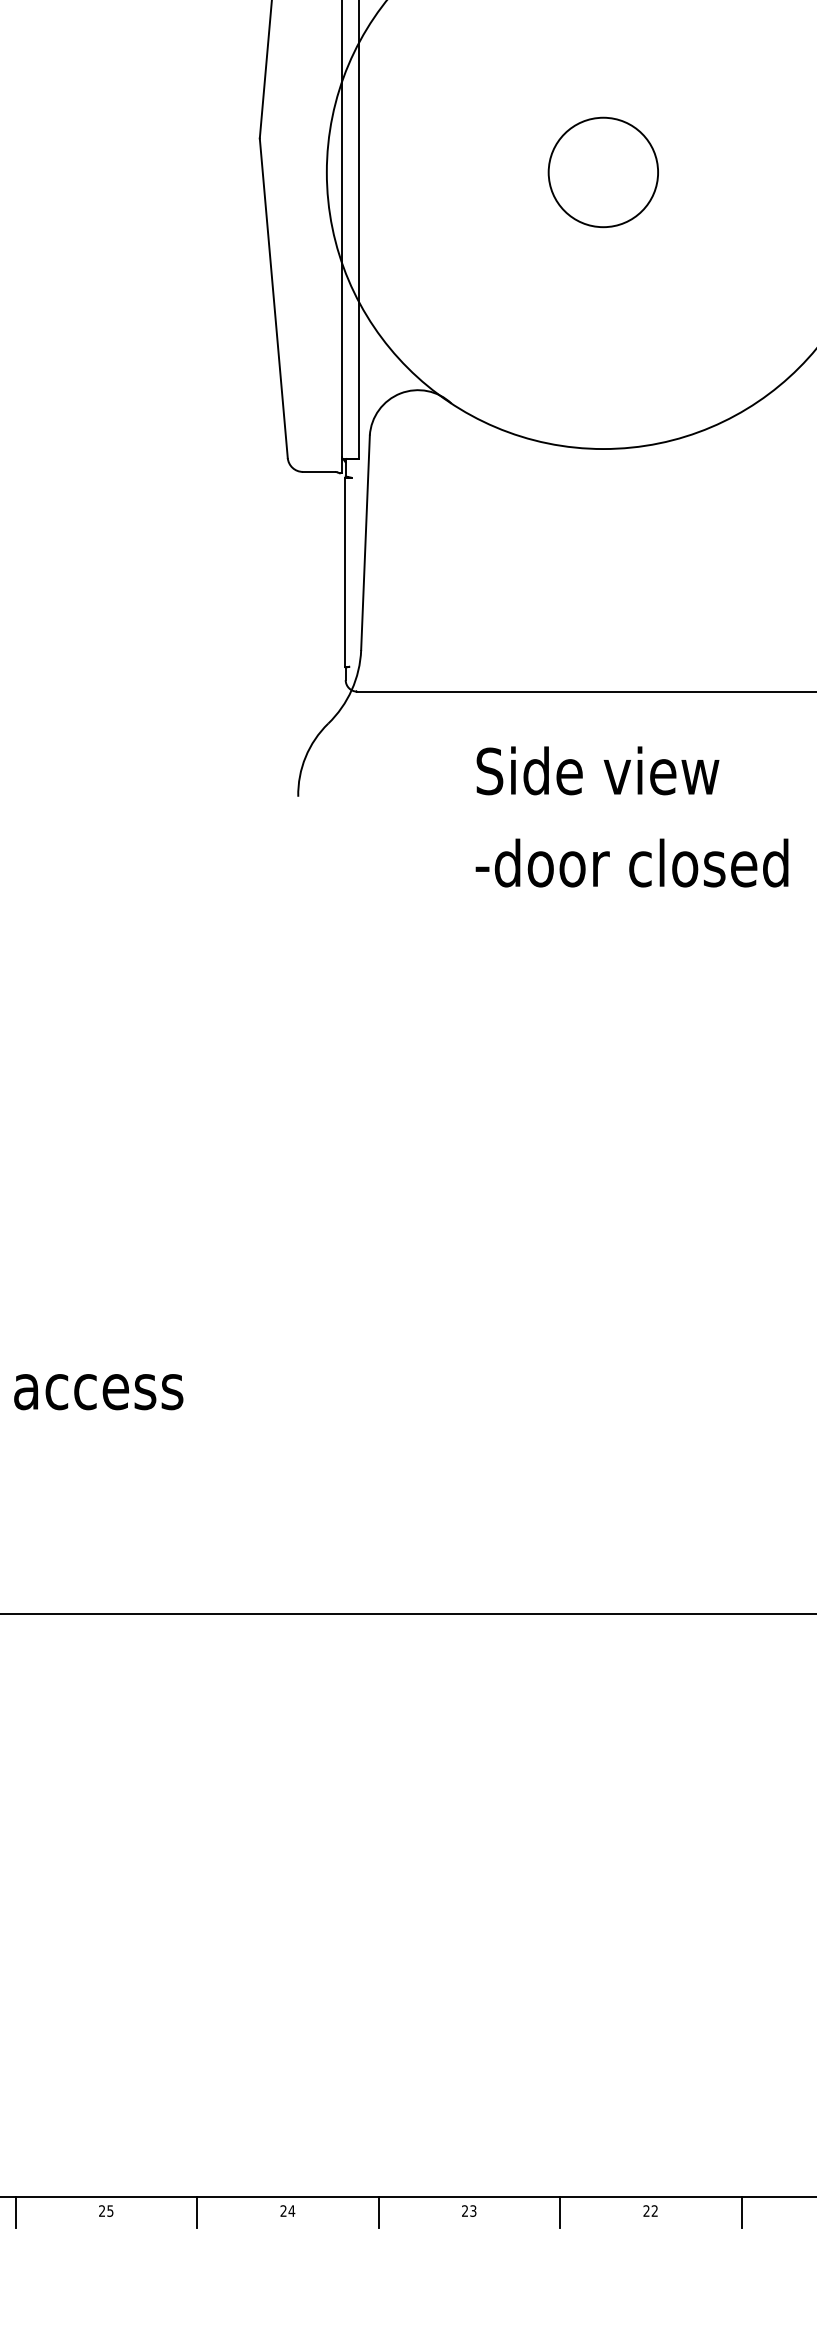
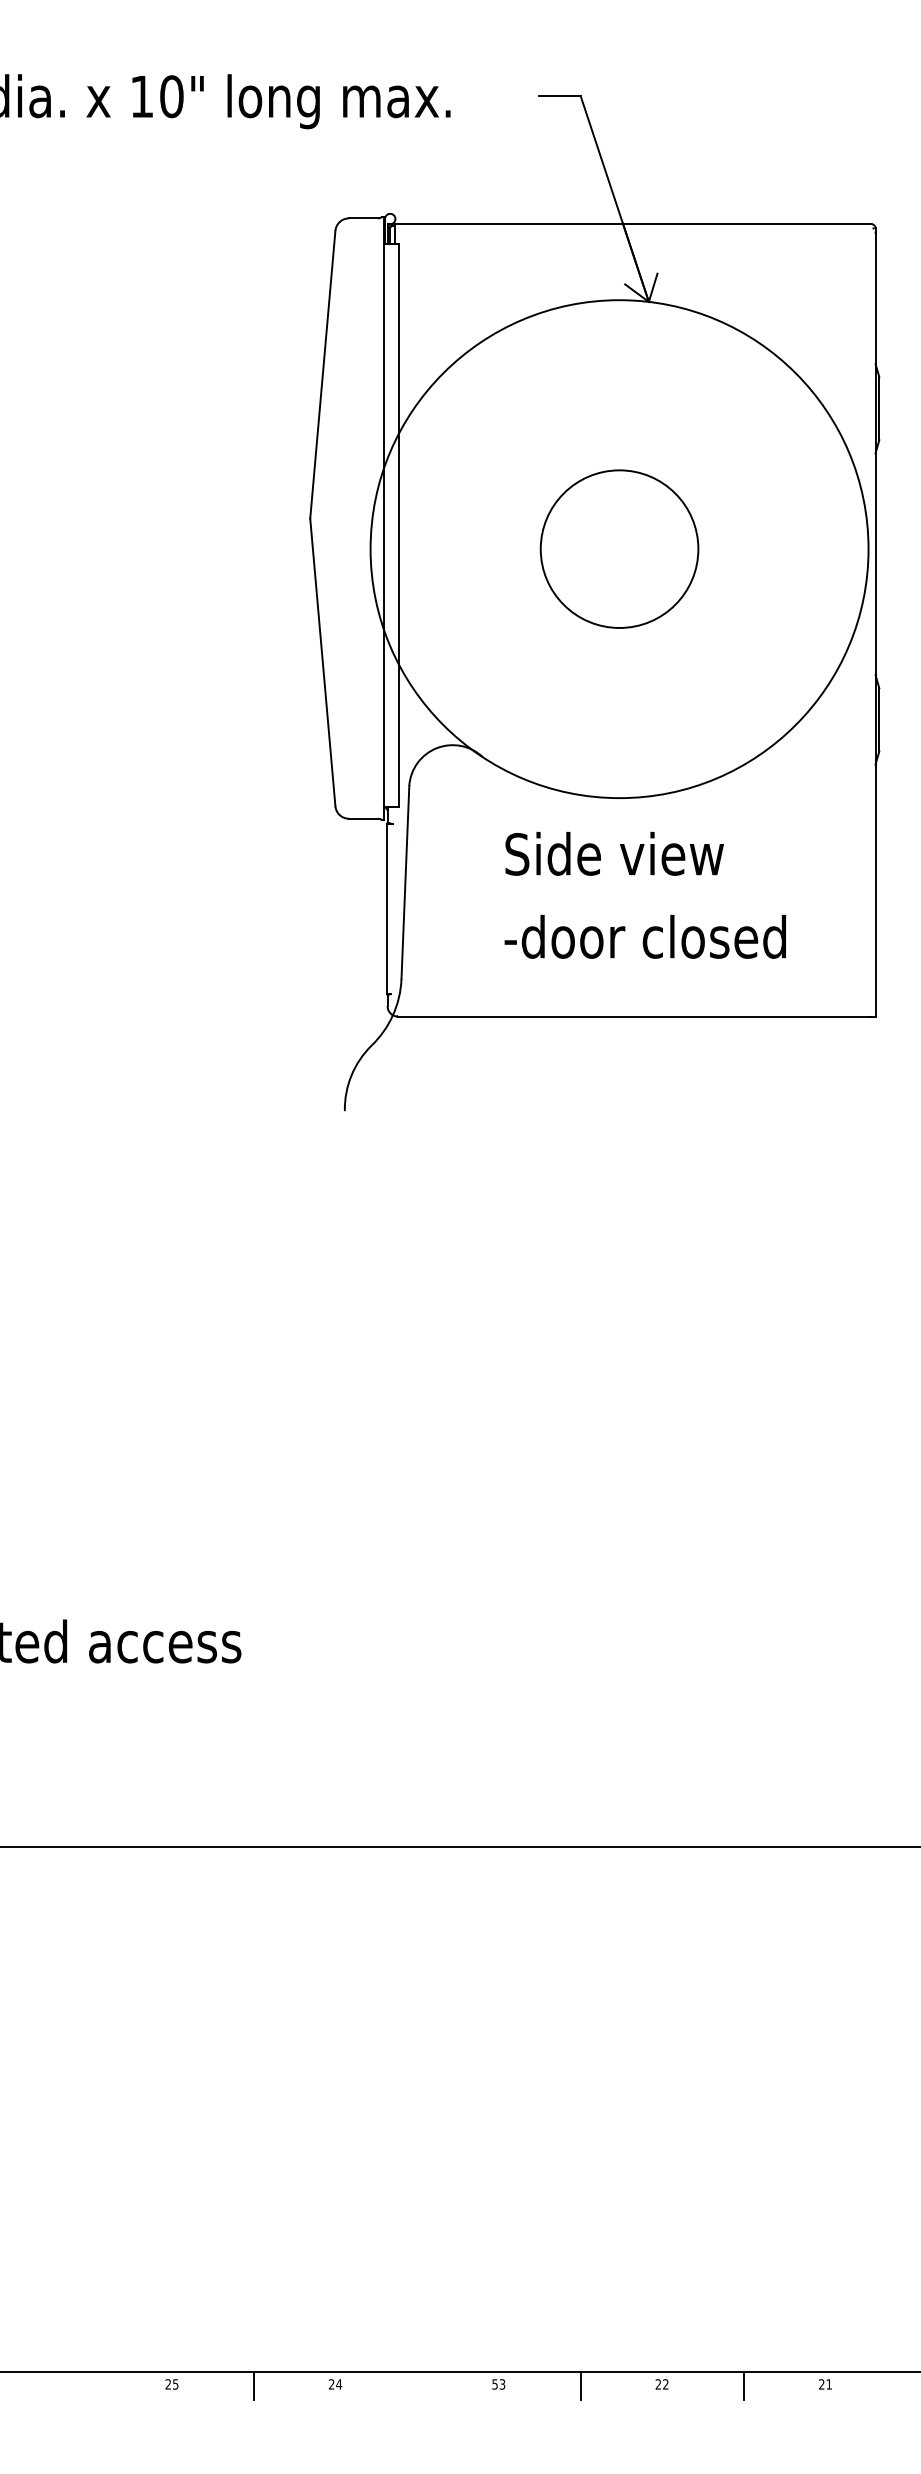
circle: (603, 171) -> (619, 548), size x1.6
text: (631, 817) -> (644, 895), moved
text: (464, 2211) -> (494, 2384), 23 -> 53
line: (15, 2212) -> (90, 2385), removed
line: (378, 2212) -> (417, 2385), removed

